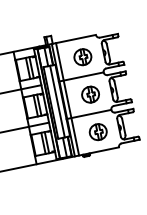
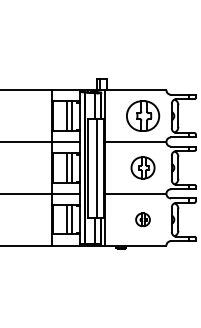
part: (82, 56) -> (142, 115), size x1.4
line: (67, 99) -> (111, 167), removed
part: (97, 132) -> (142, 219), size x0.6

